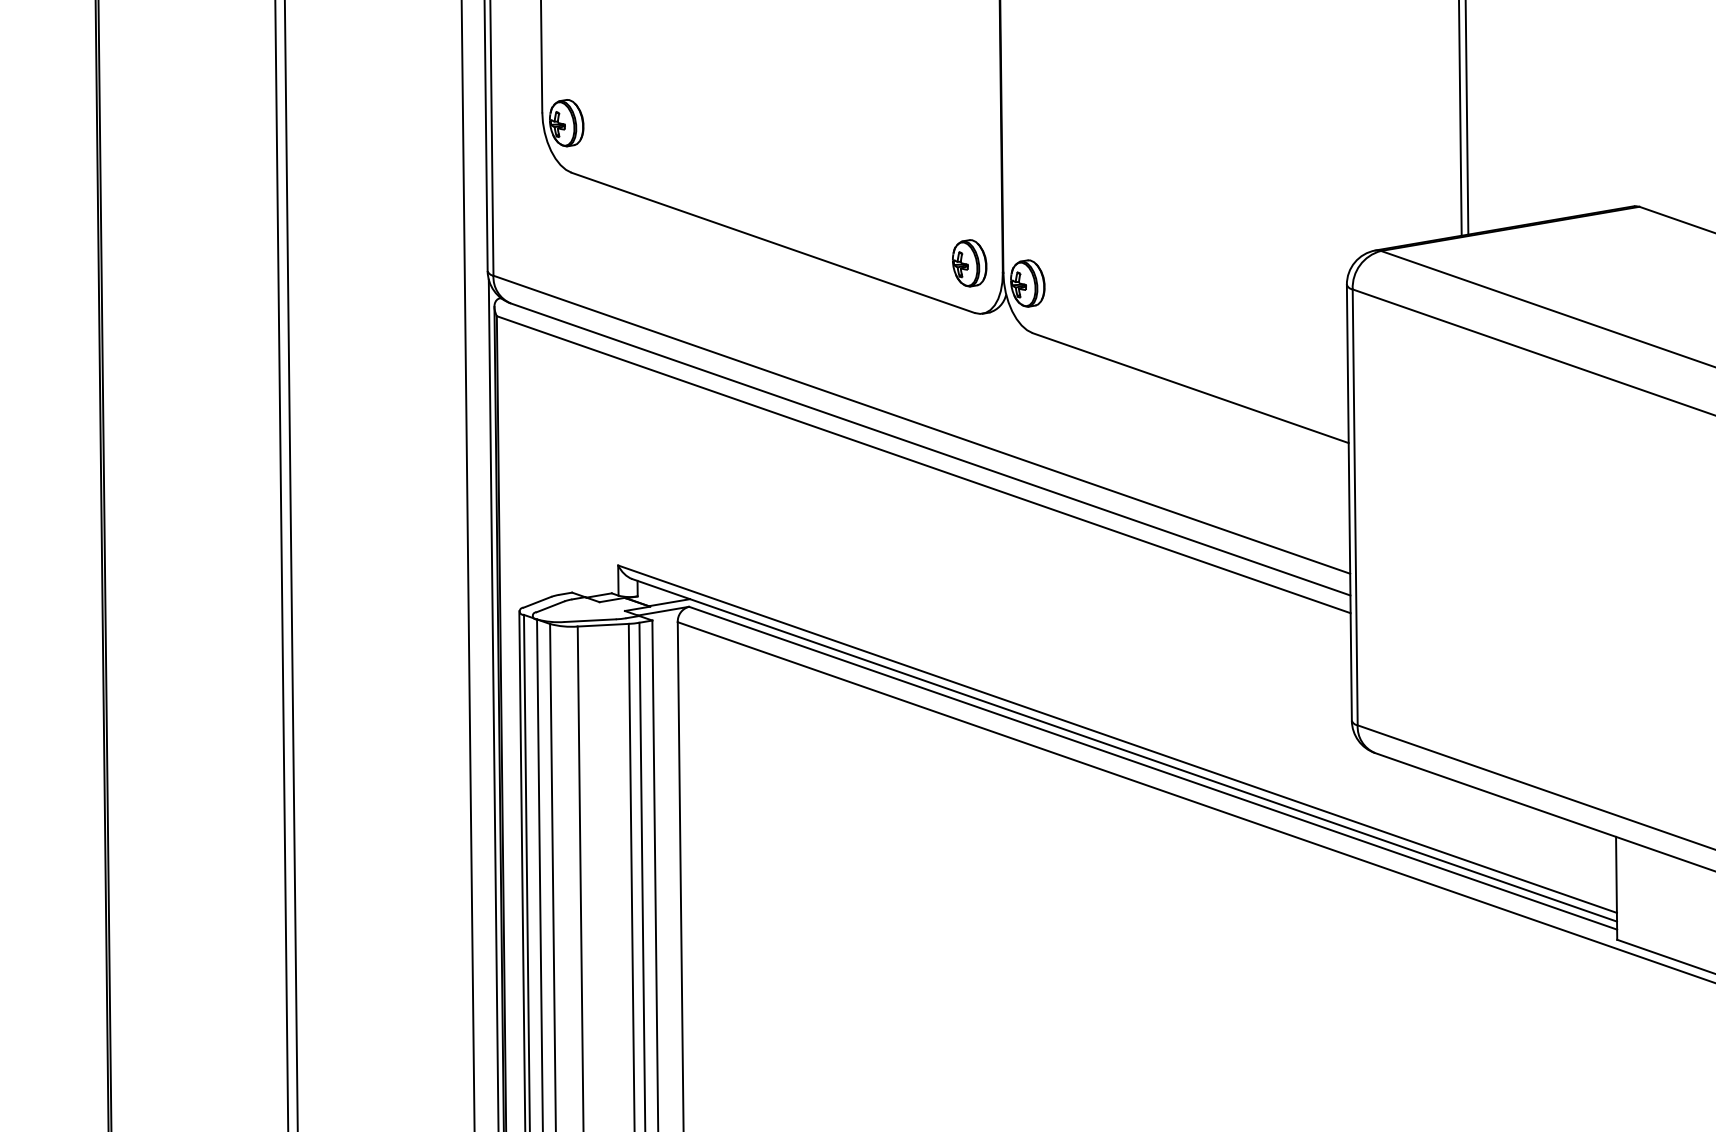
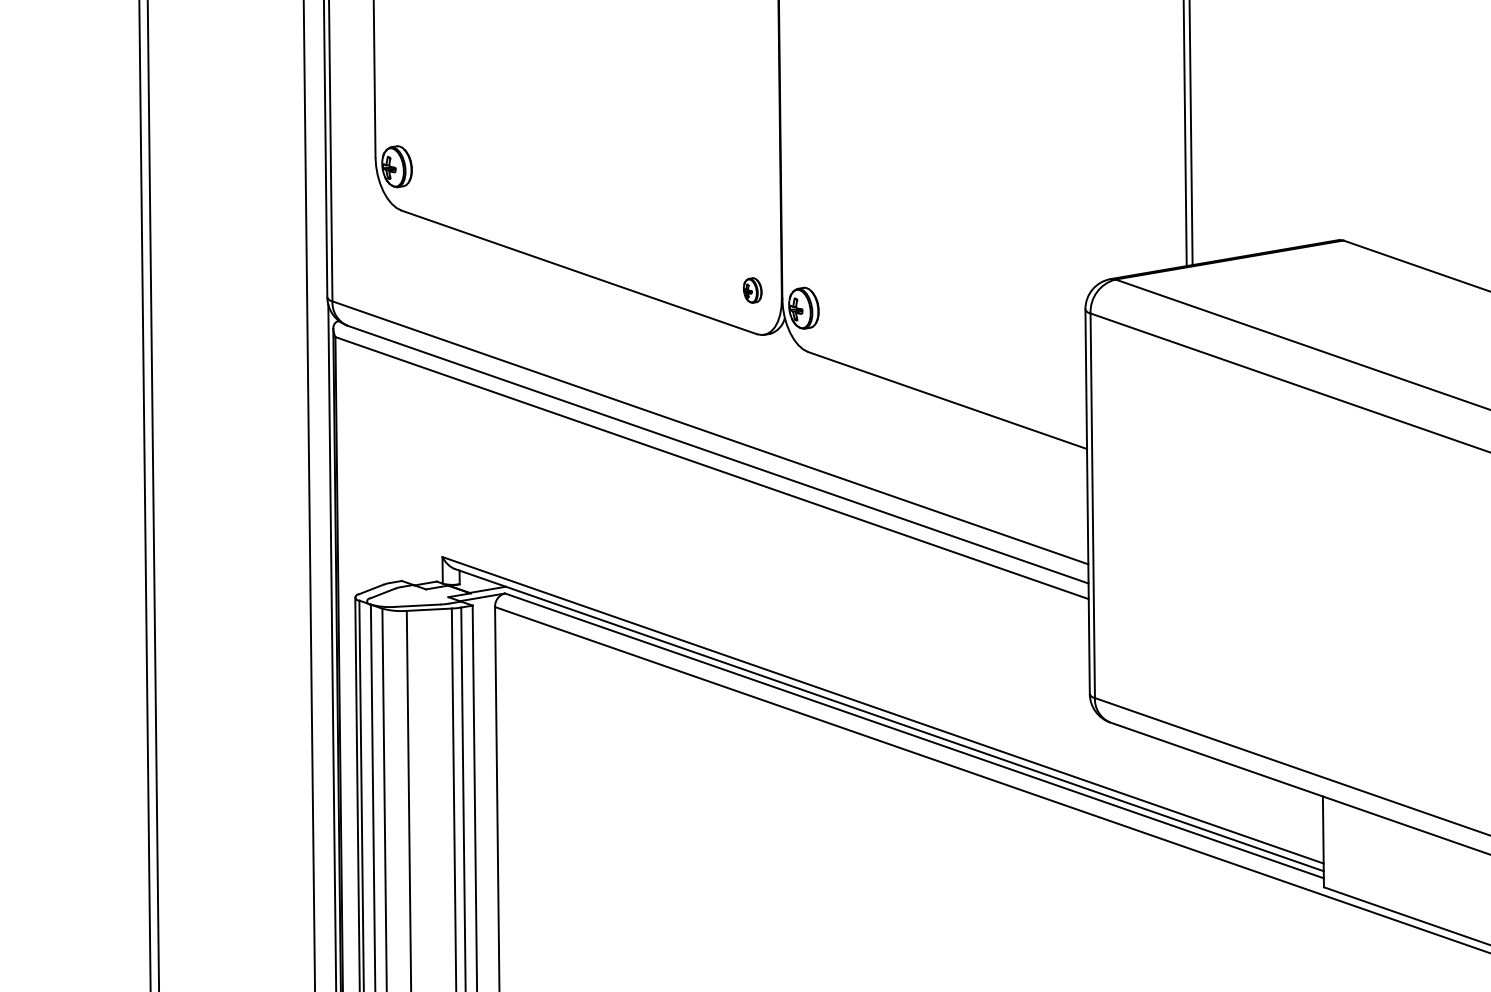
part: (969, 263) -> (752, 290), size x0.6

